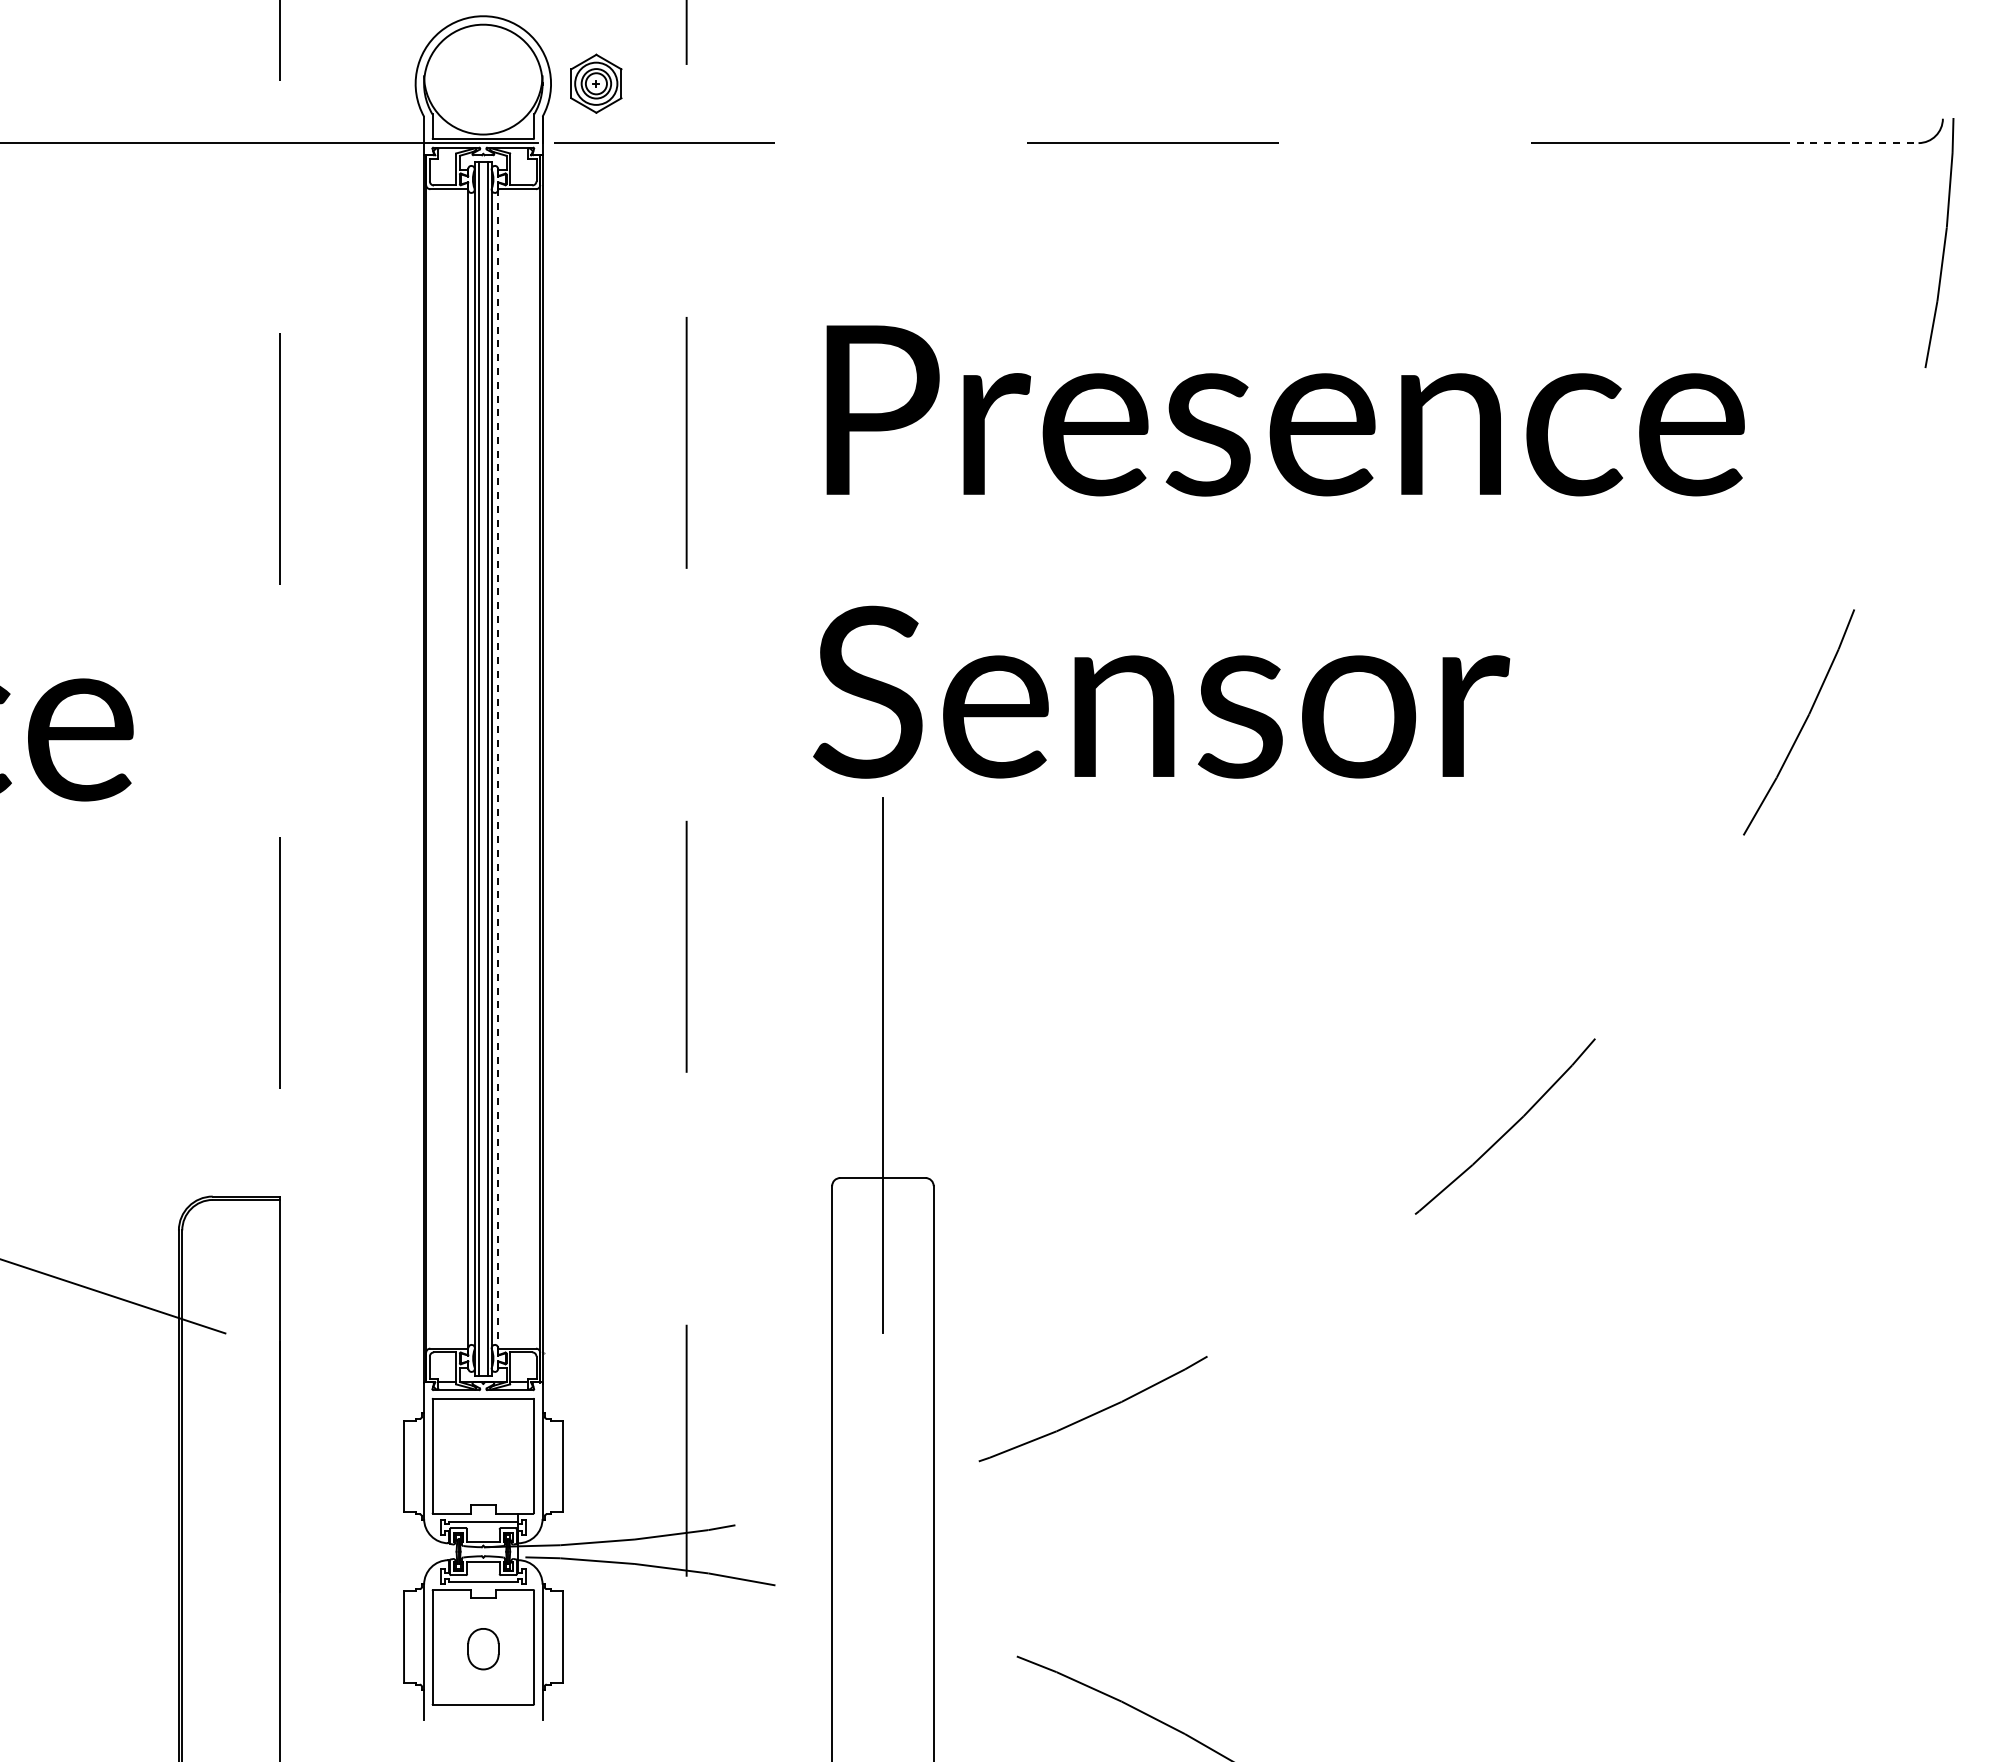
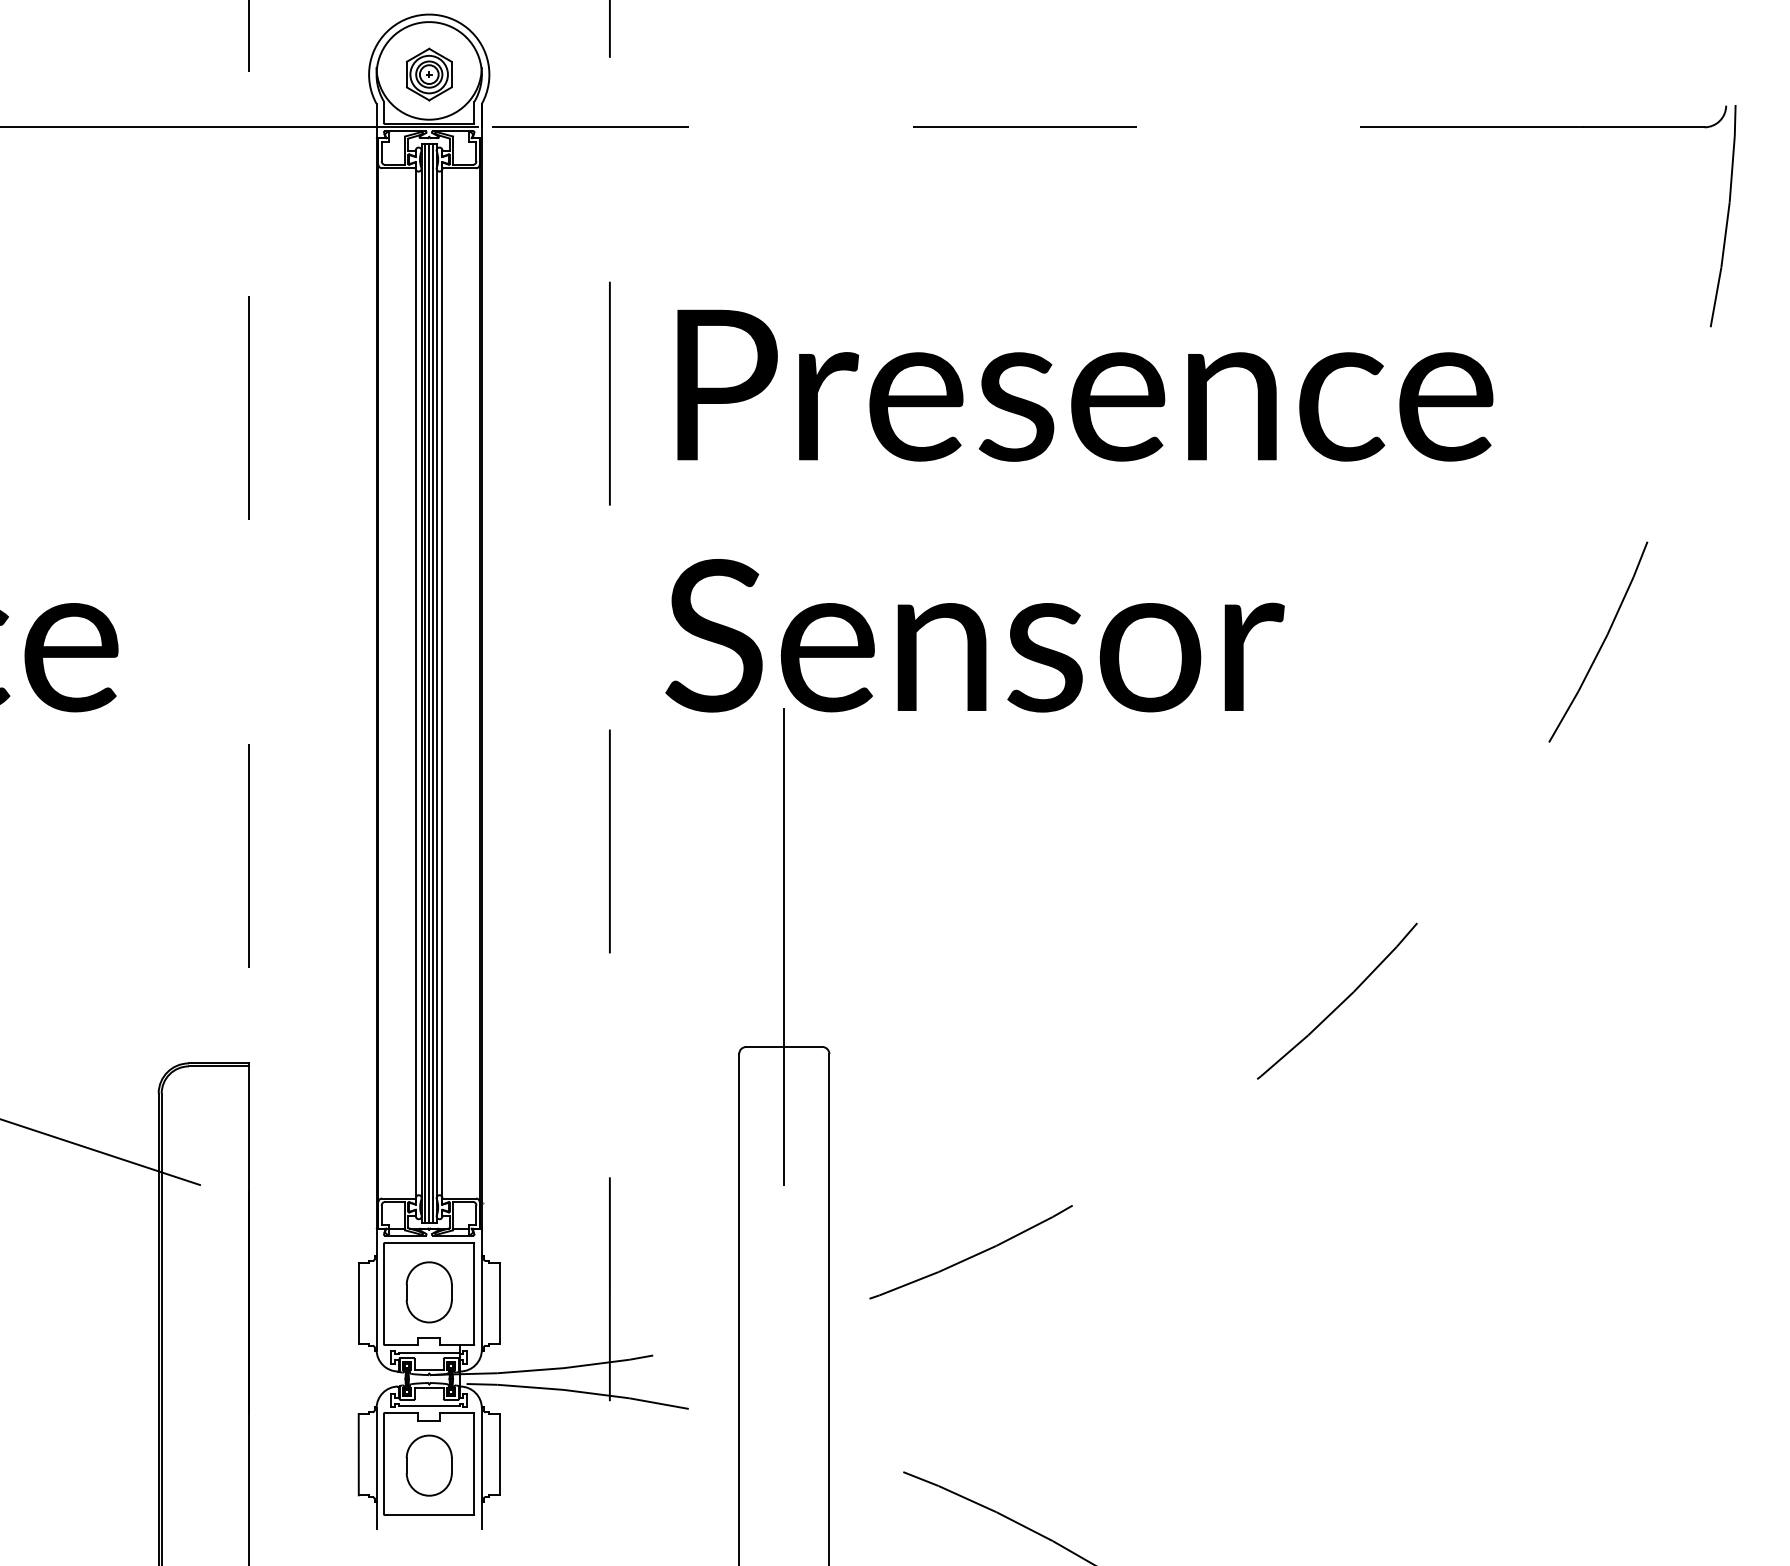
part: (596, 83) -> (429, 74), moved
line: (1850, 143) -> (1644, 127), dashed -> solid
text: (1278, 551) -> (1078, 510), moved
line: (483, 768) -> (429, 683), added
line: (498, 768) -> (442, 683), dashed -> solid
part: (483, 1453) -> (429, 1291), added
part: (483, 1648) -> (429, 1465), size x1.67

